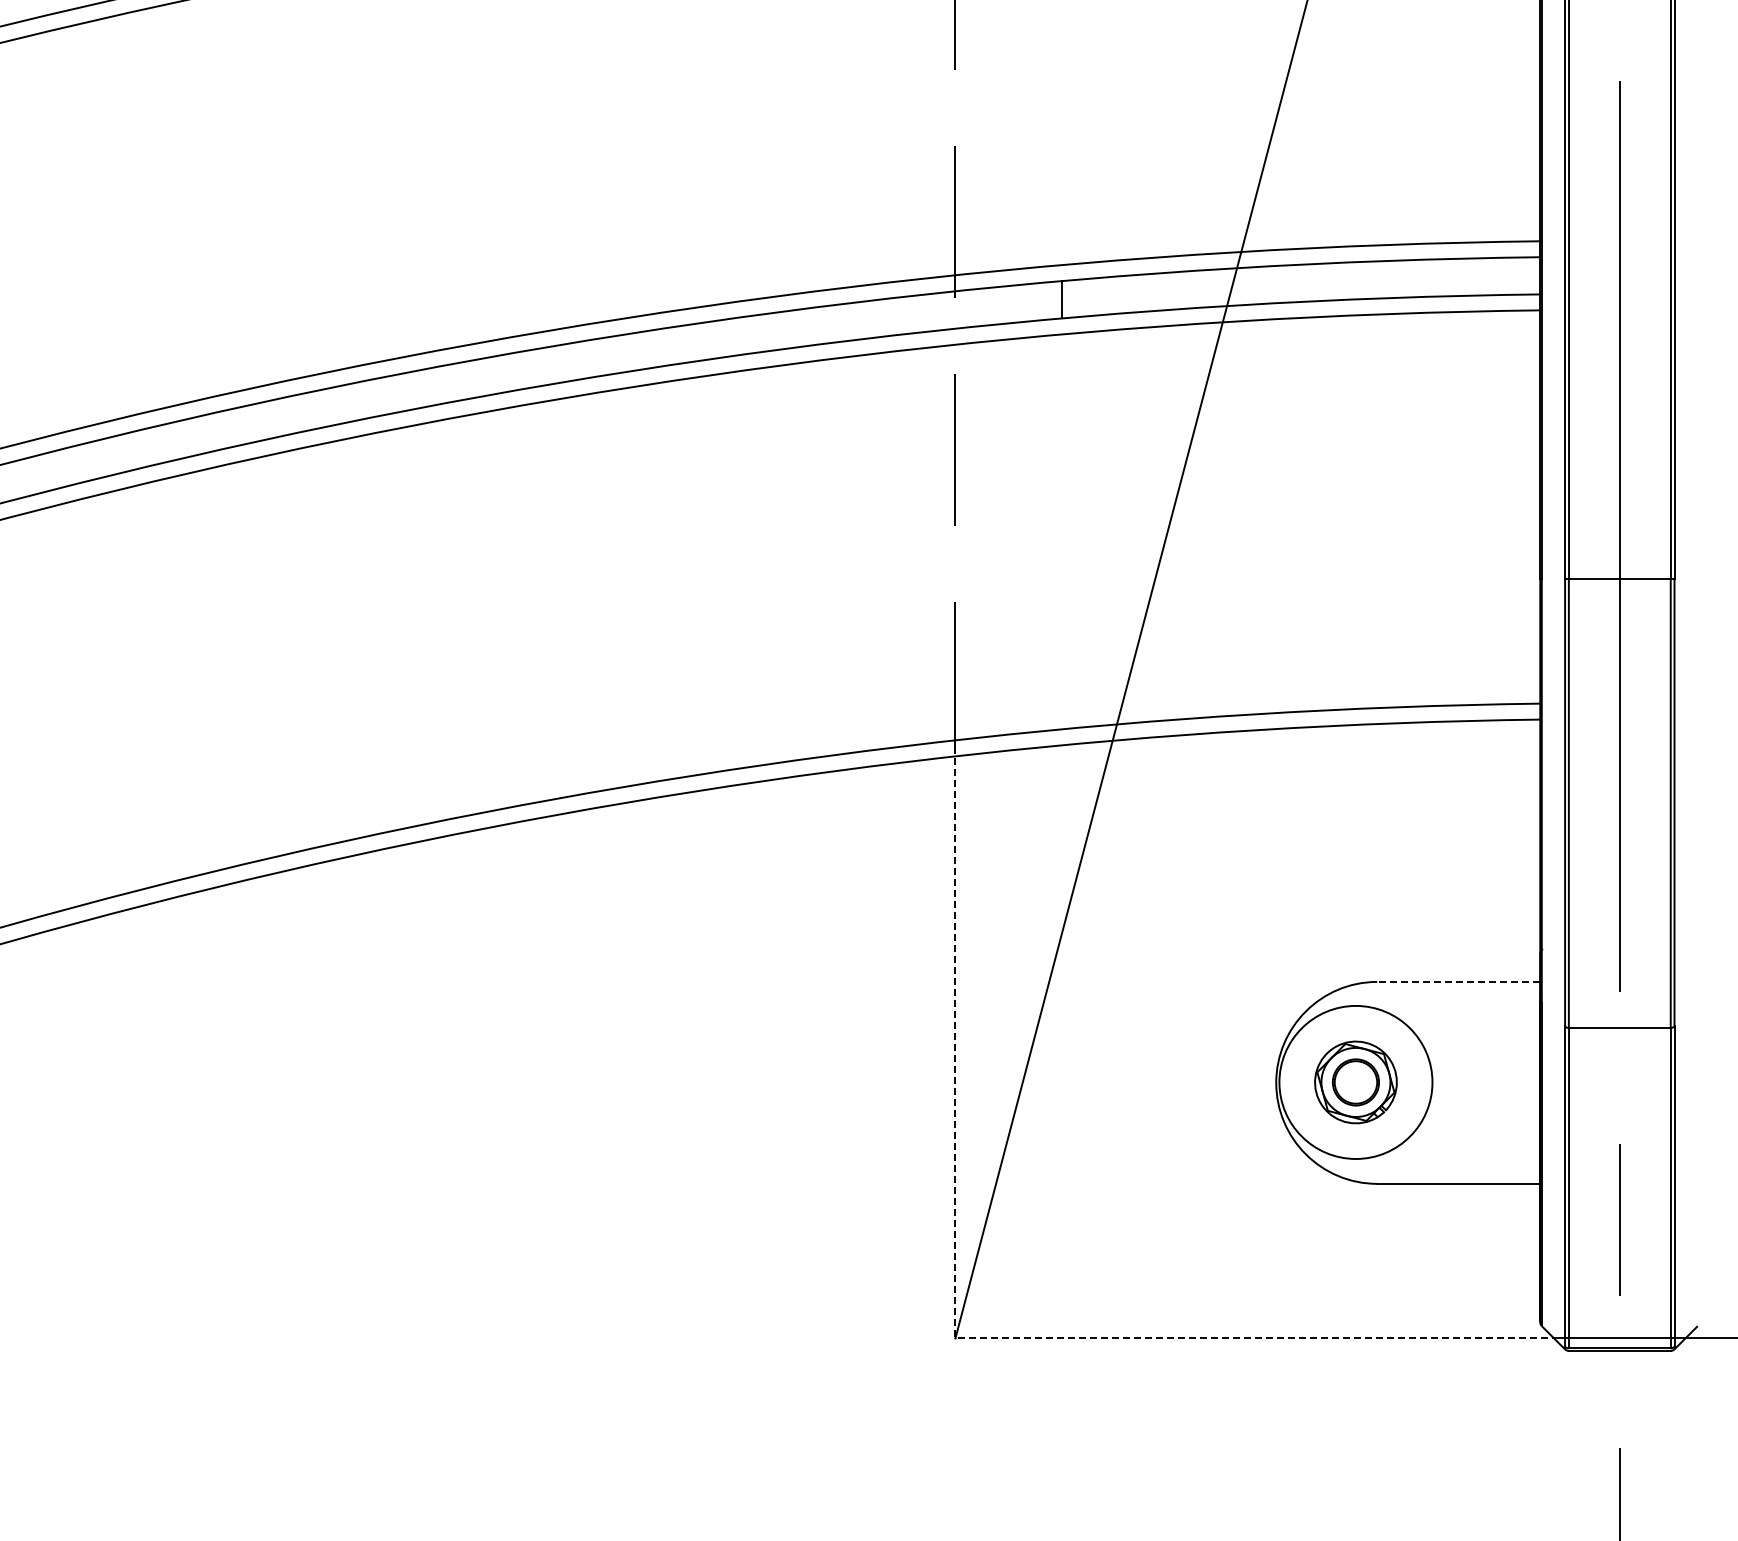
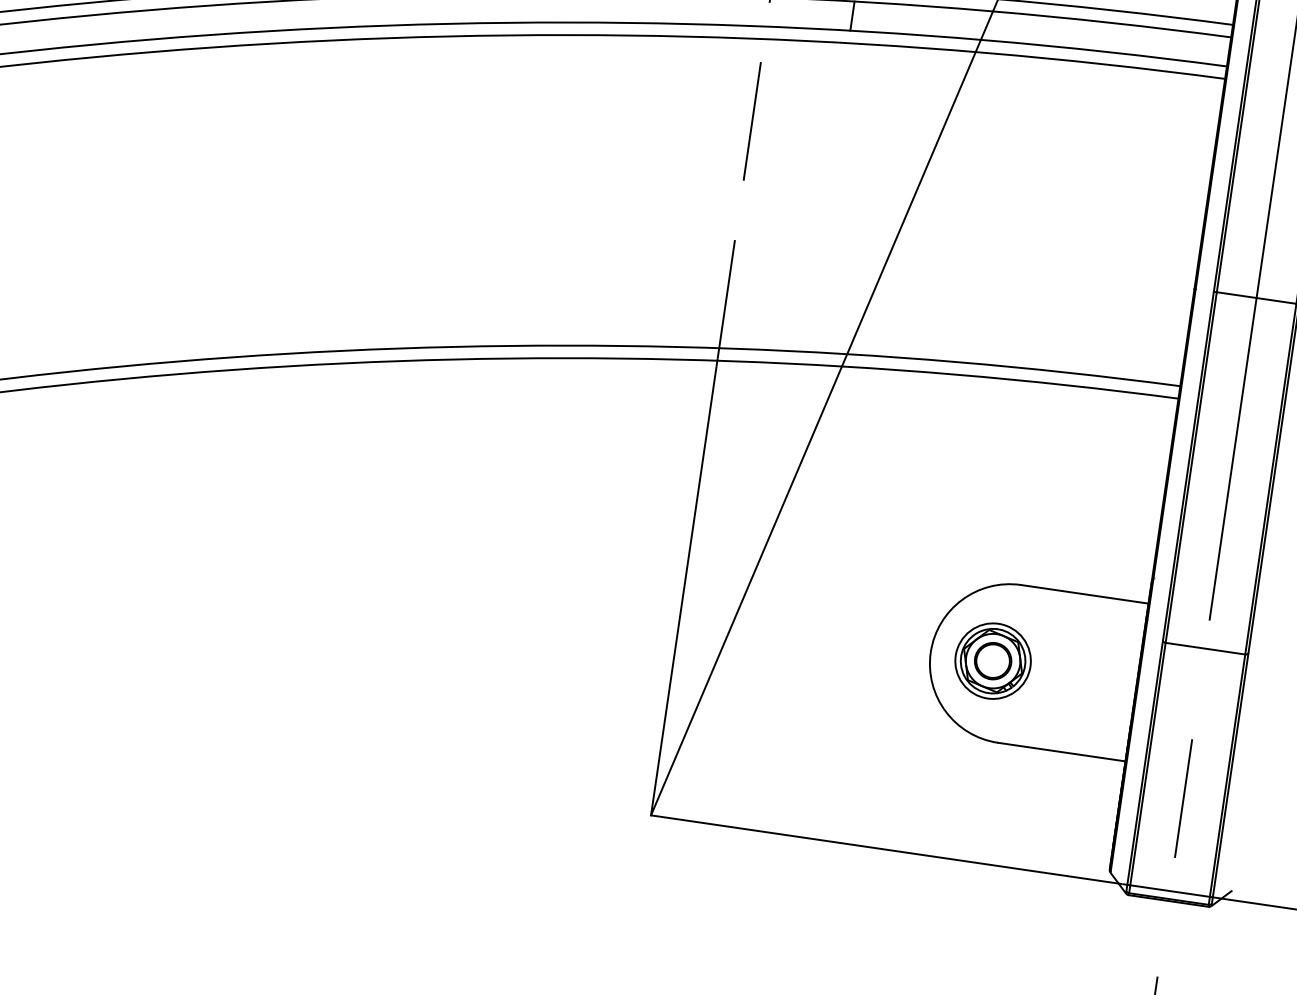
line: (1458, 981) -> (1084, 593), dashed -> solid
circle: (1355, 1082) -> (992, 661), size x0.62
line: (963, 1338) -> (657, 816), dashed -> solid

